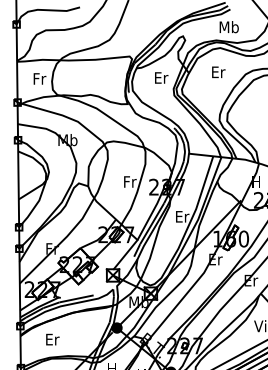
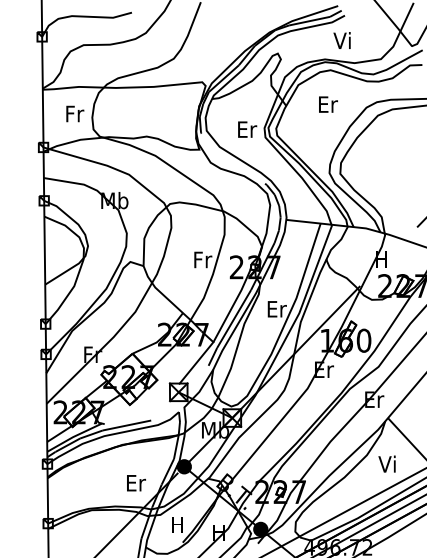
text: (228, 27) -> (342, 40), Mb -> Vi
text: (161, 77) -> (247, 129), moved
text: (52, 339) -> (136, 483), moved

